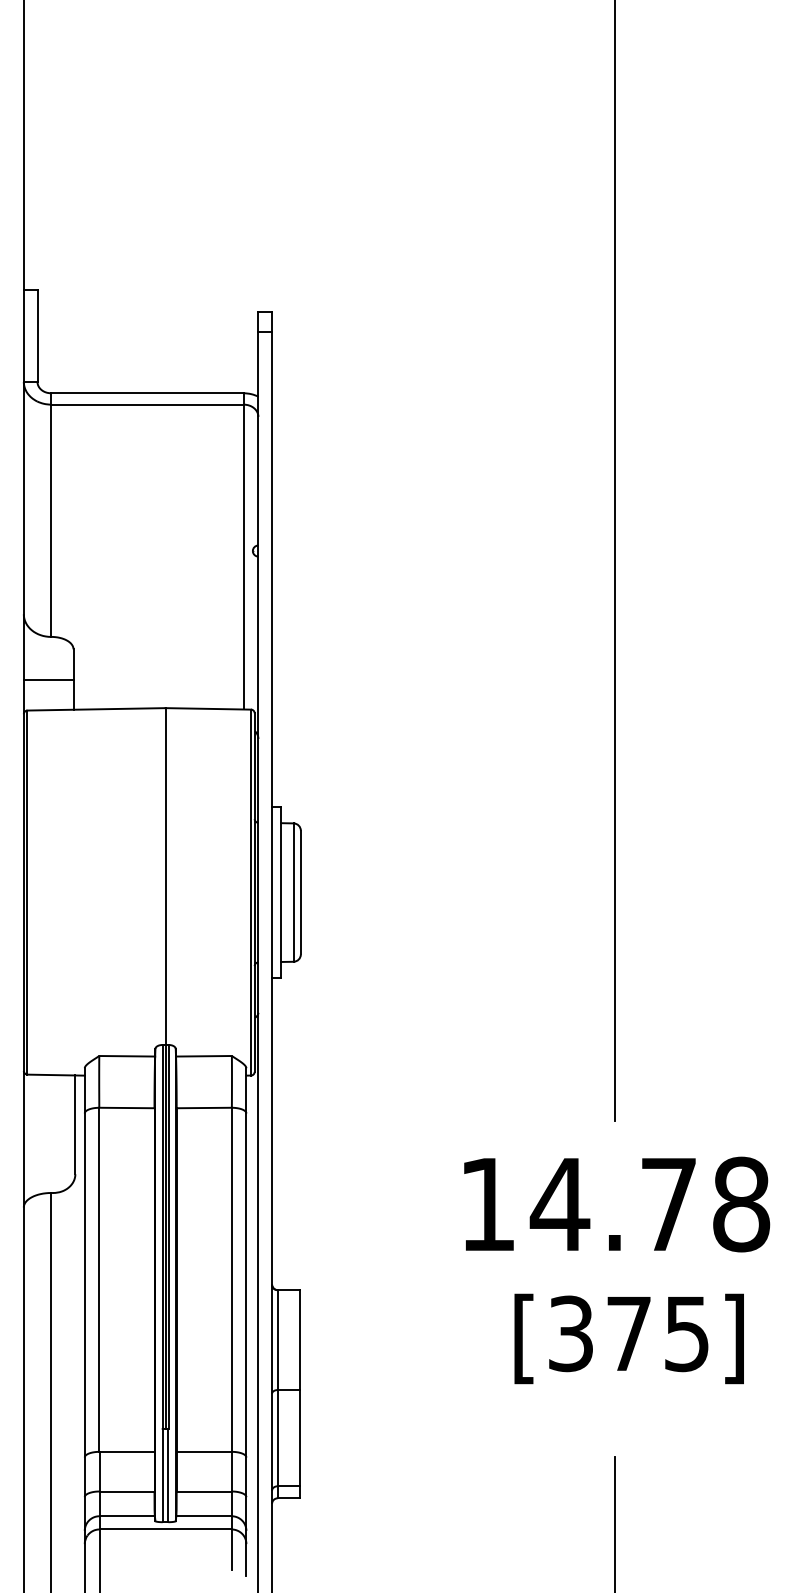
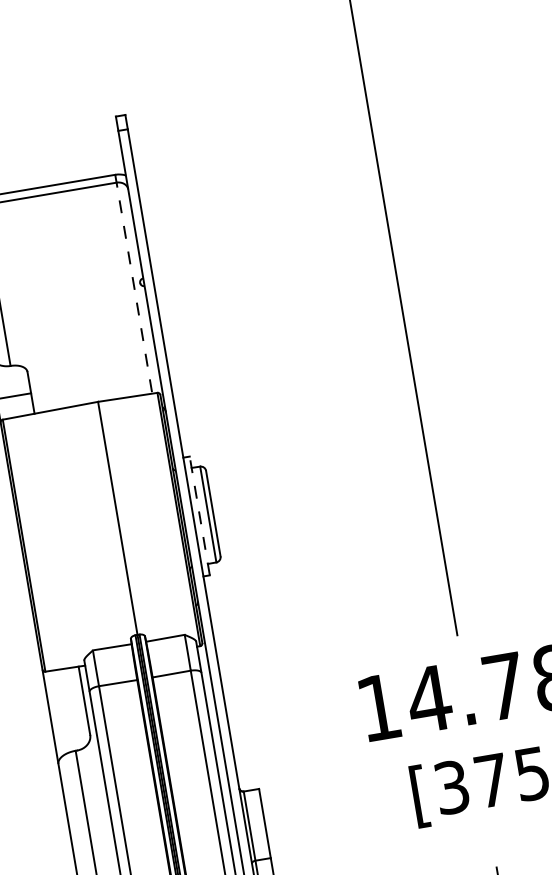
line: (243, 551) -> (133, 284), solid -> dashed
line: (281, 892) -> (199, 515), solid -> dashed

